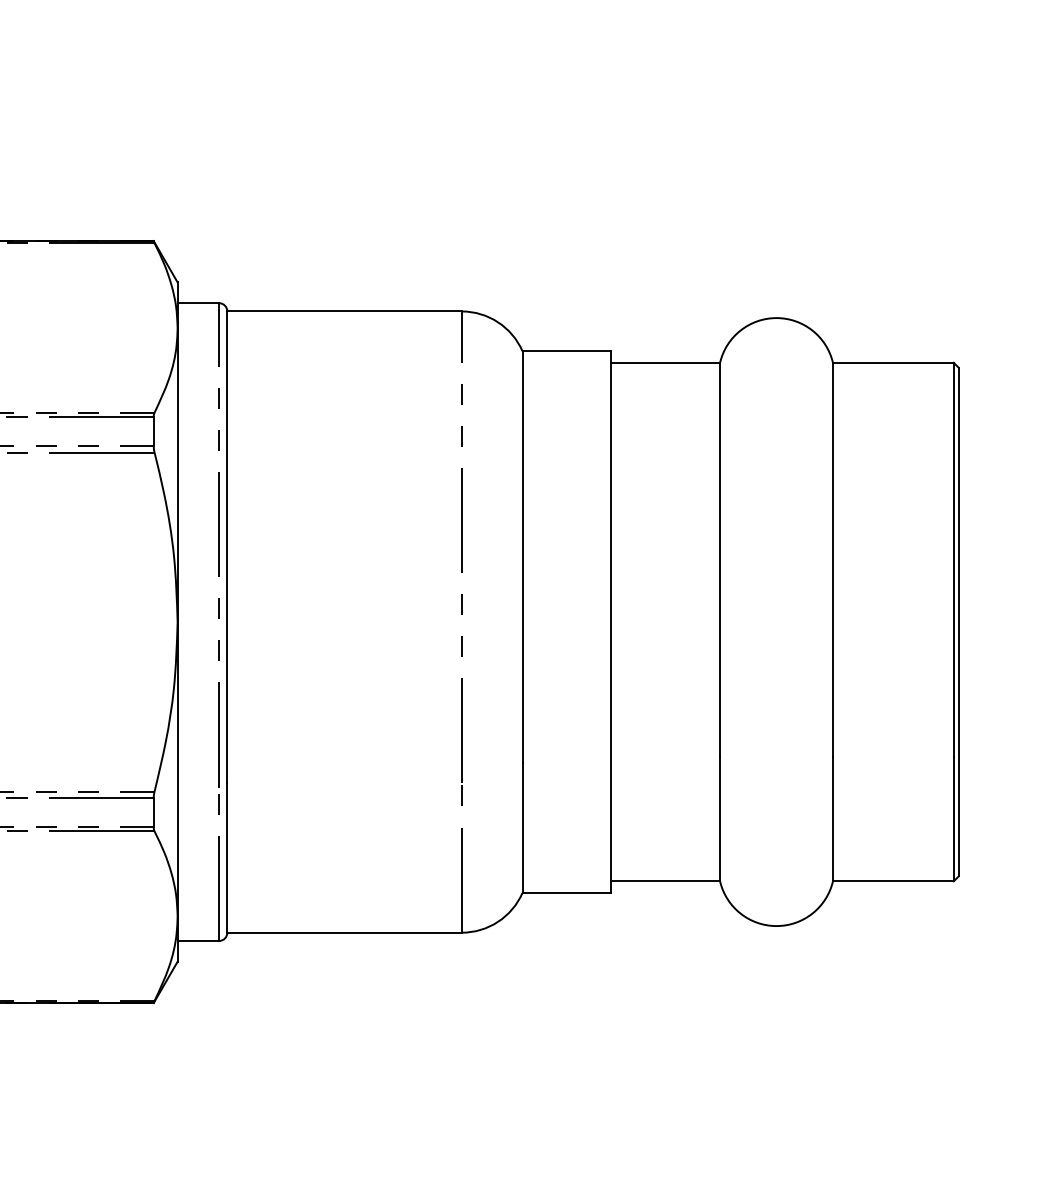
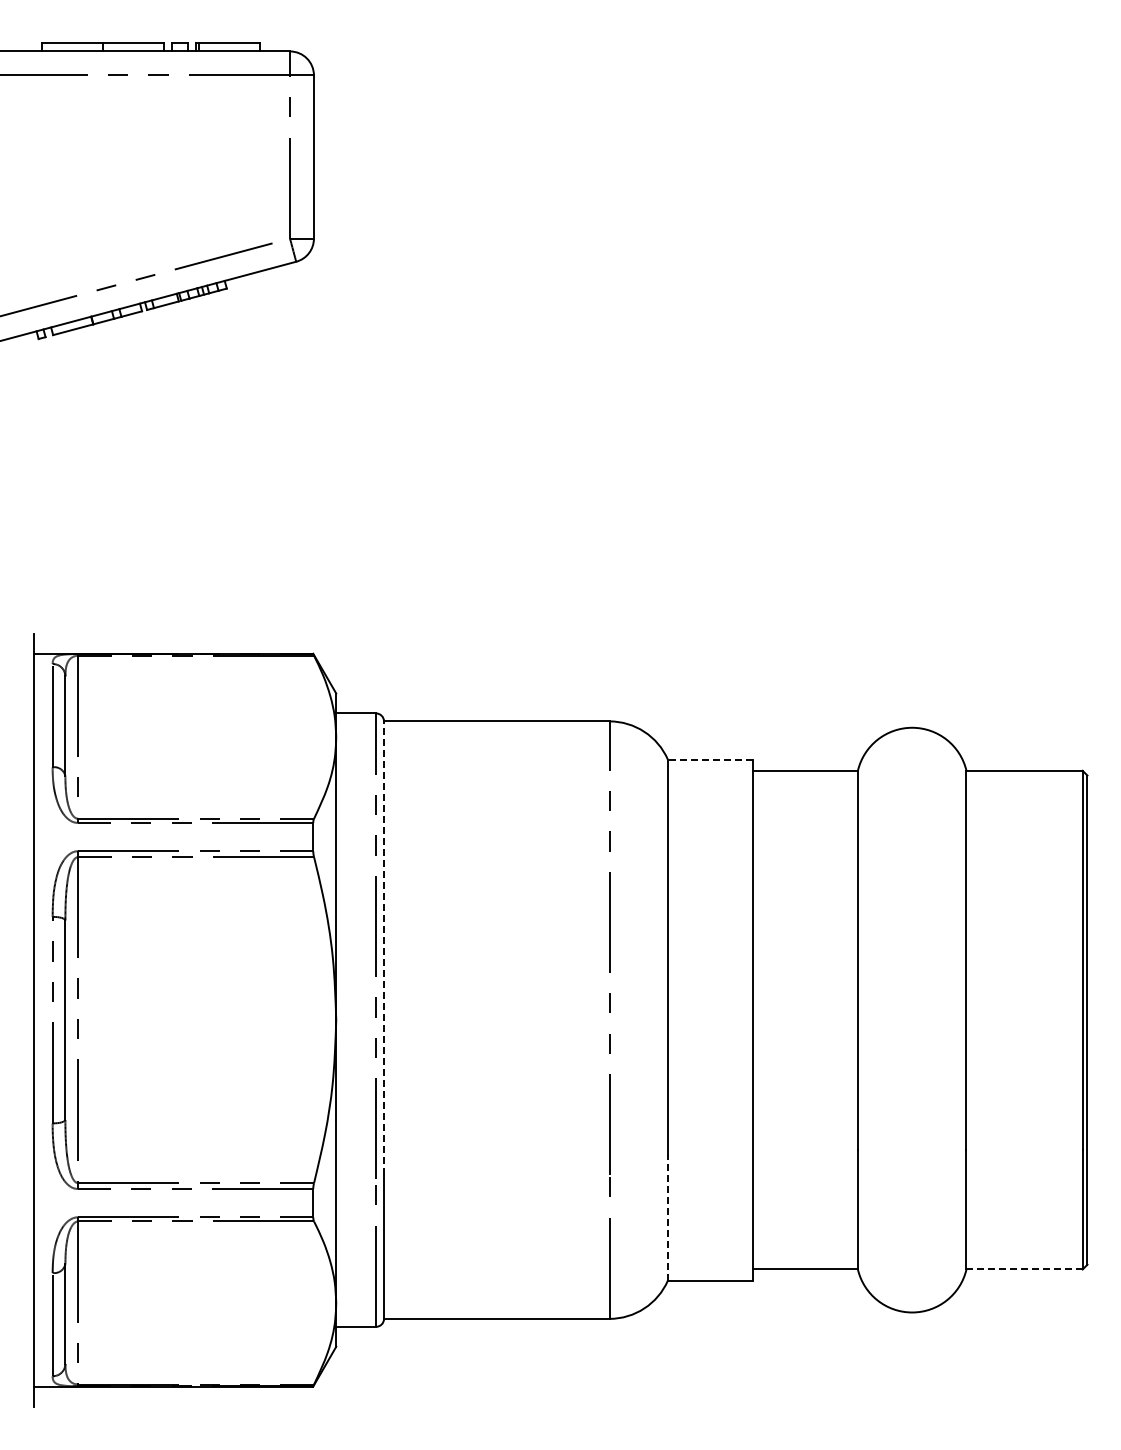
line: (565, 351) -> (709, 759), solid -> dashed
line: (227, 547) -> (384, 948), solid -> dashed
line: (522, 828) -> (667, 1218), solid -> dashed
line: (894, 881) -> (1025, 1269), solid -> dashed

